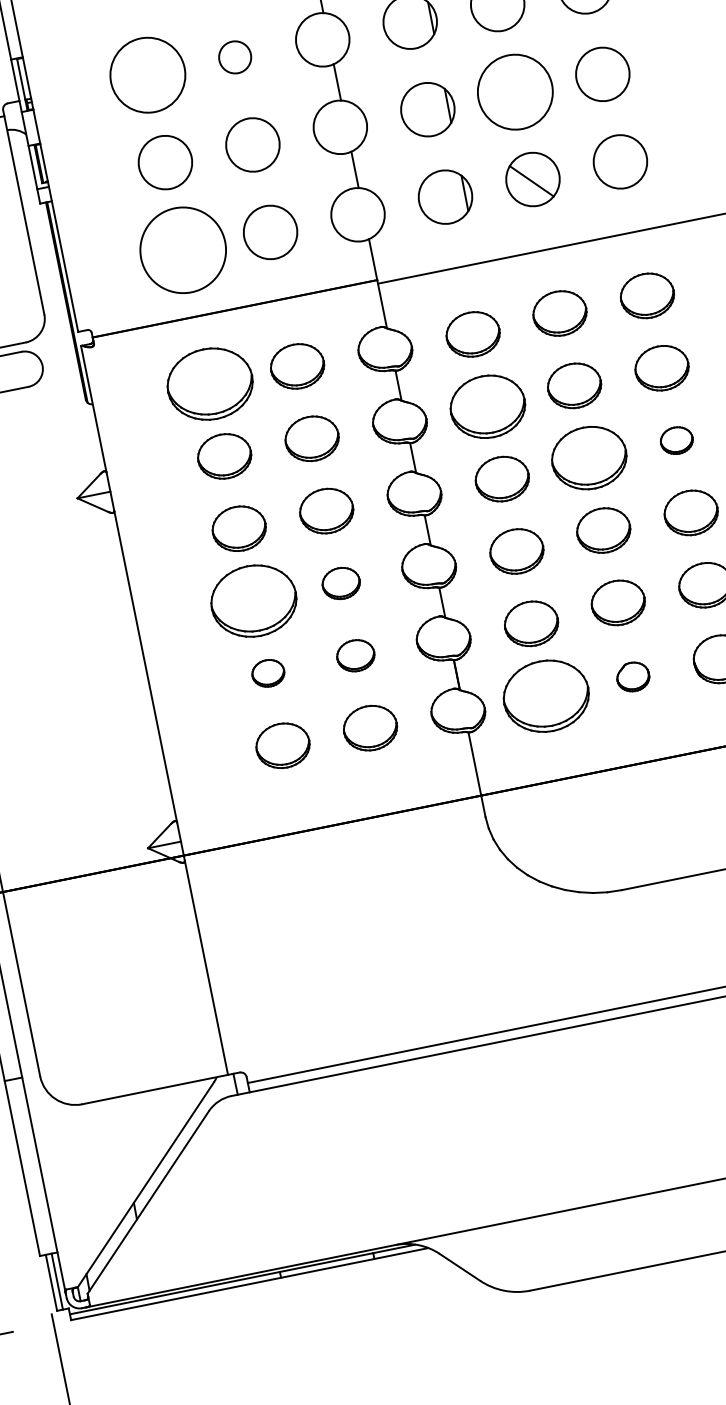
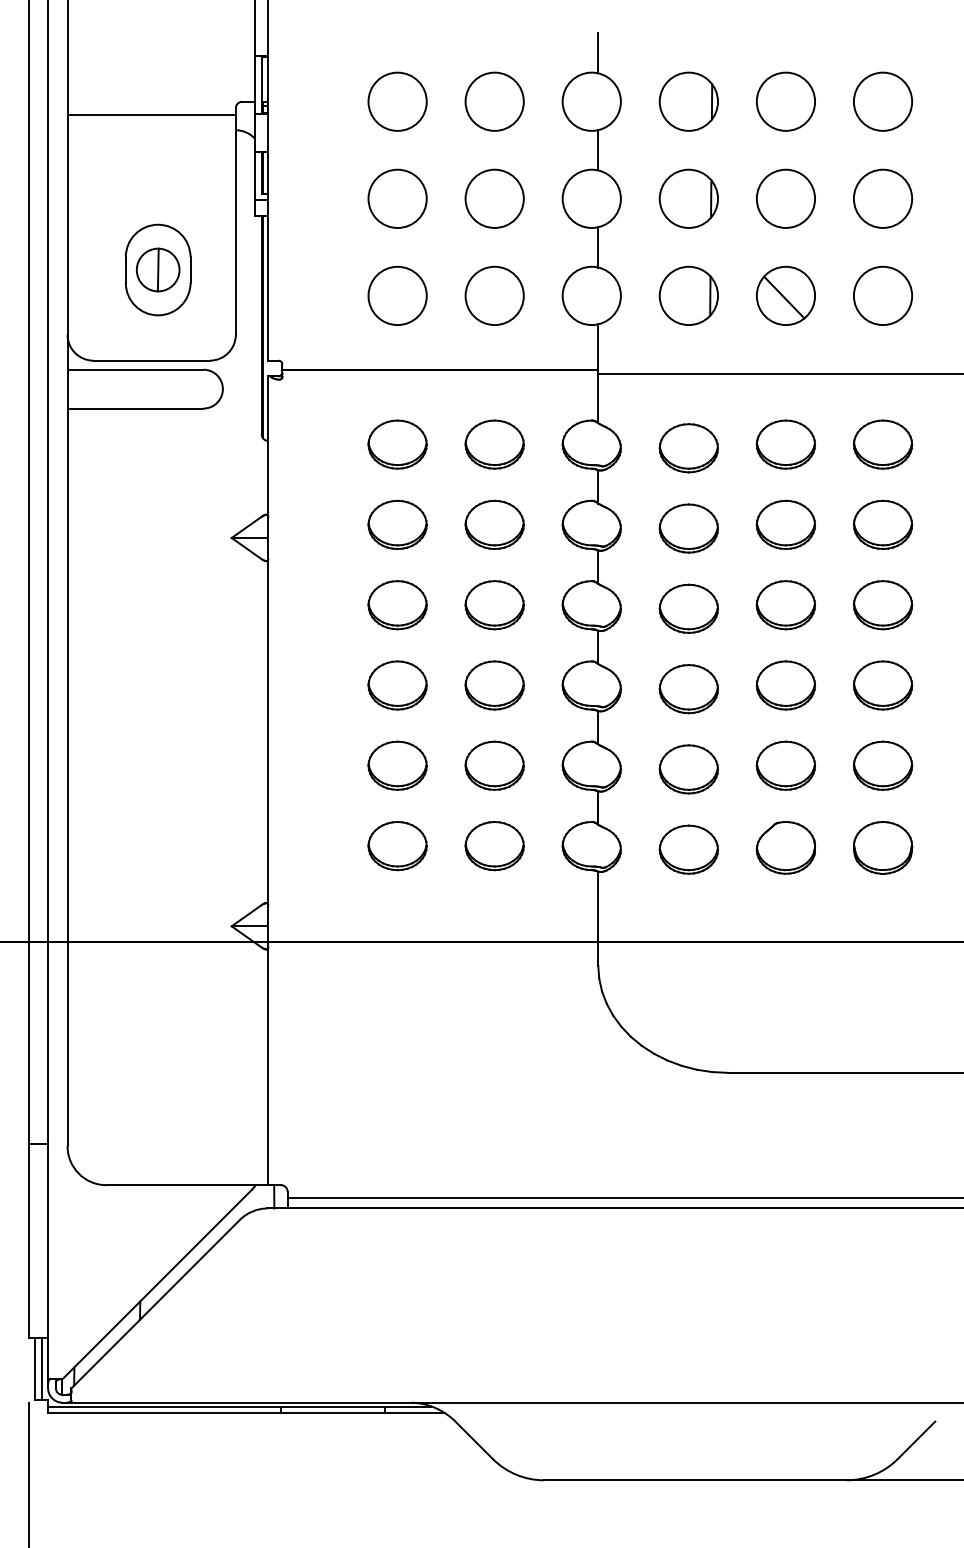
circle: (235, 57) -> (494, 101), size x1.67
circle: (147, 74) -> (397, 101), size x0.71
circle: (514, 91) -> (785, 198), size x0.71
circle: (182, 249) -> (397, 295), size x0.62
part: (209, 383) -> (397, 444), size x0.62
part: (487, 406) -> (688, 528), size x0.71
part: (677, 440) -> (883, 605), size x1.67
part: (588, 458) -> (785, 605), size x0.71
part: (341, 583) -> (494, 685), size x1.43
part: (253, 601) -> (397, 685), size x0.62
part: (355, 655) -> (494, 765), size x1.43
part: (268, 673) -> (397, 765), size x1.67
part: (632, 676) -> (785, 847), size x1.67
part: (545, 696) -> (688, 849), size x0.62

